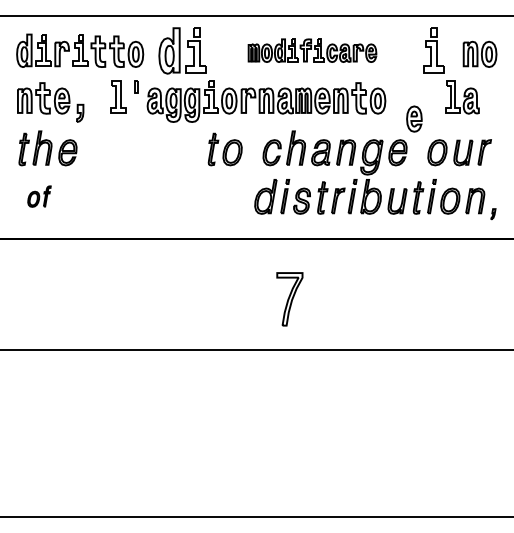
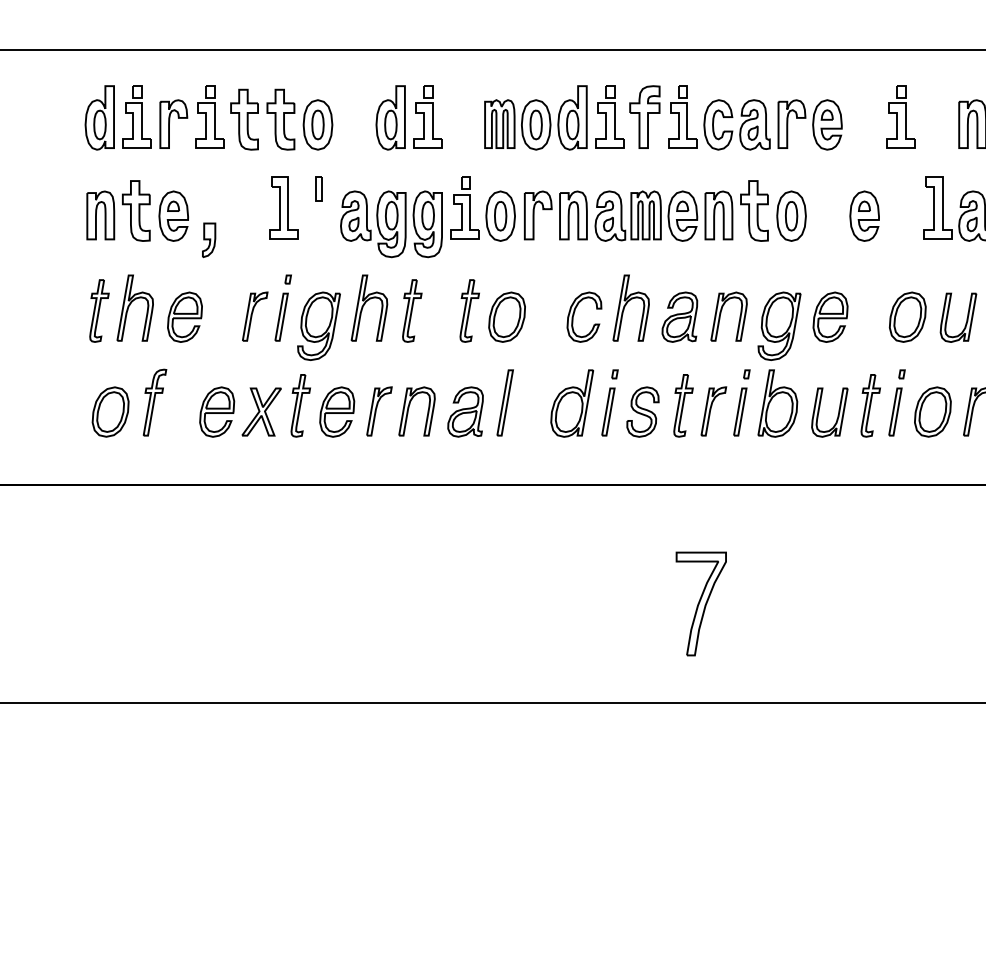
part: (181, 50) -> (407, 117), size x0.71
part: (312, 50) -> (663, 117), size x1.43
part: (433, 50) -> (900, 117), size x0.71
part: (414, 118) -> (864, 215), moved
part: (155, 165) -> (356, 342), added
part: (39, 196) -> (129, 402), size x1.67
part: (289, 299) -> (700, 604), moved

